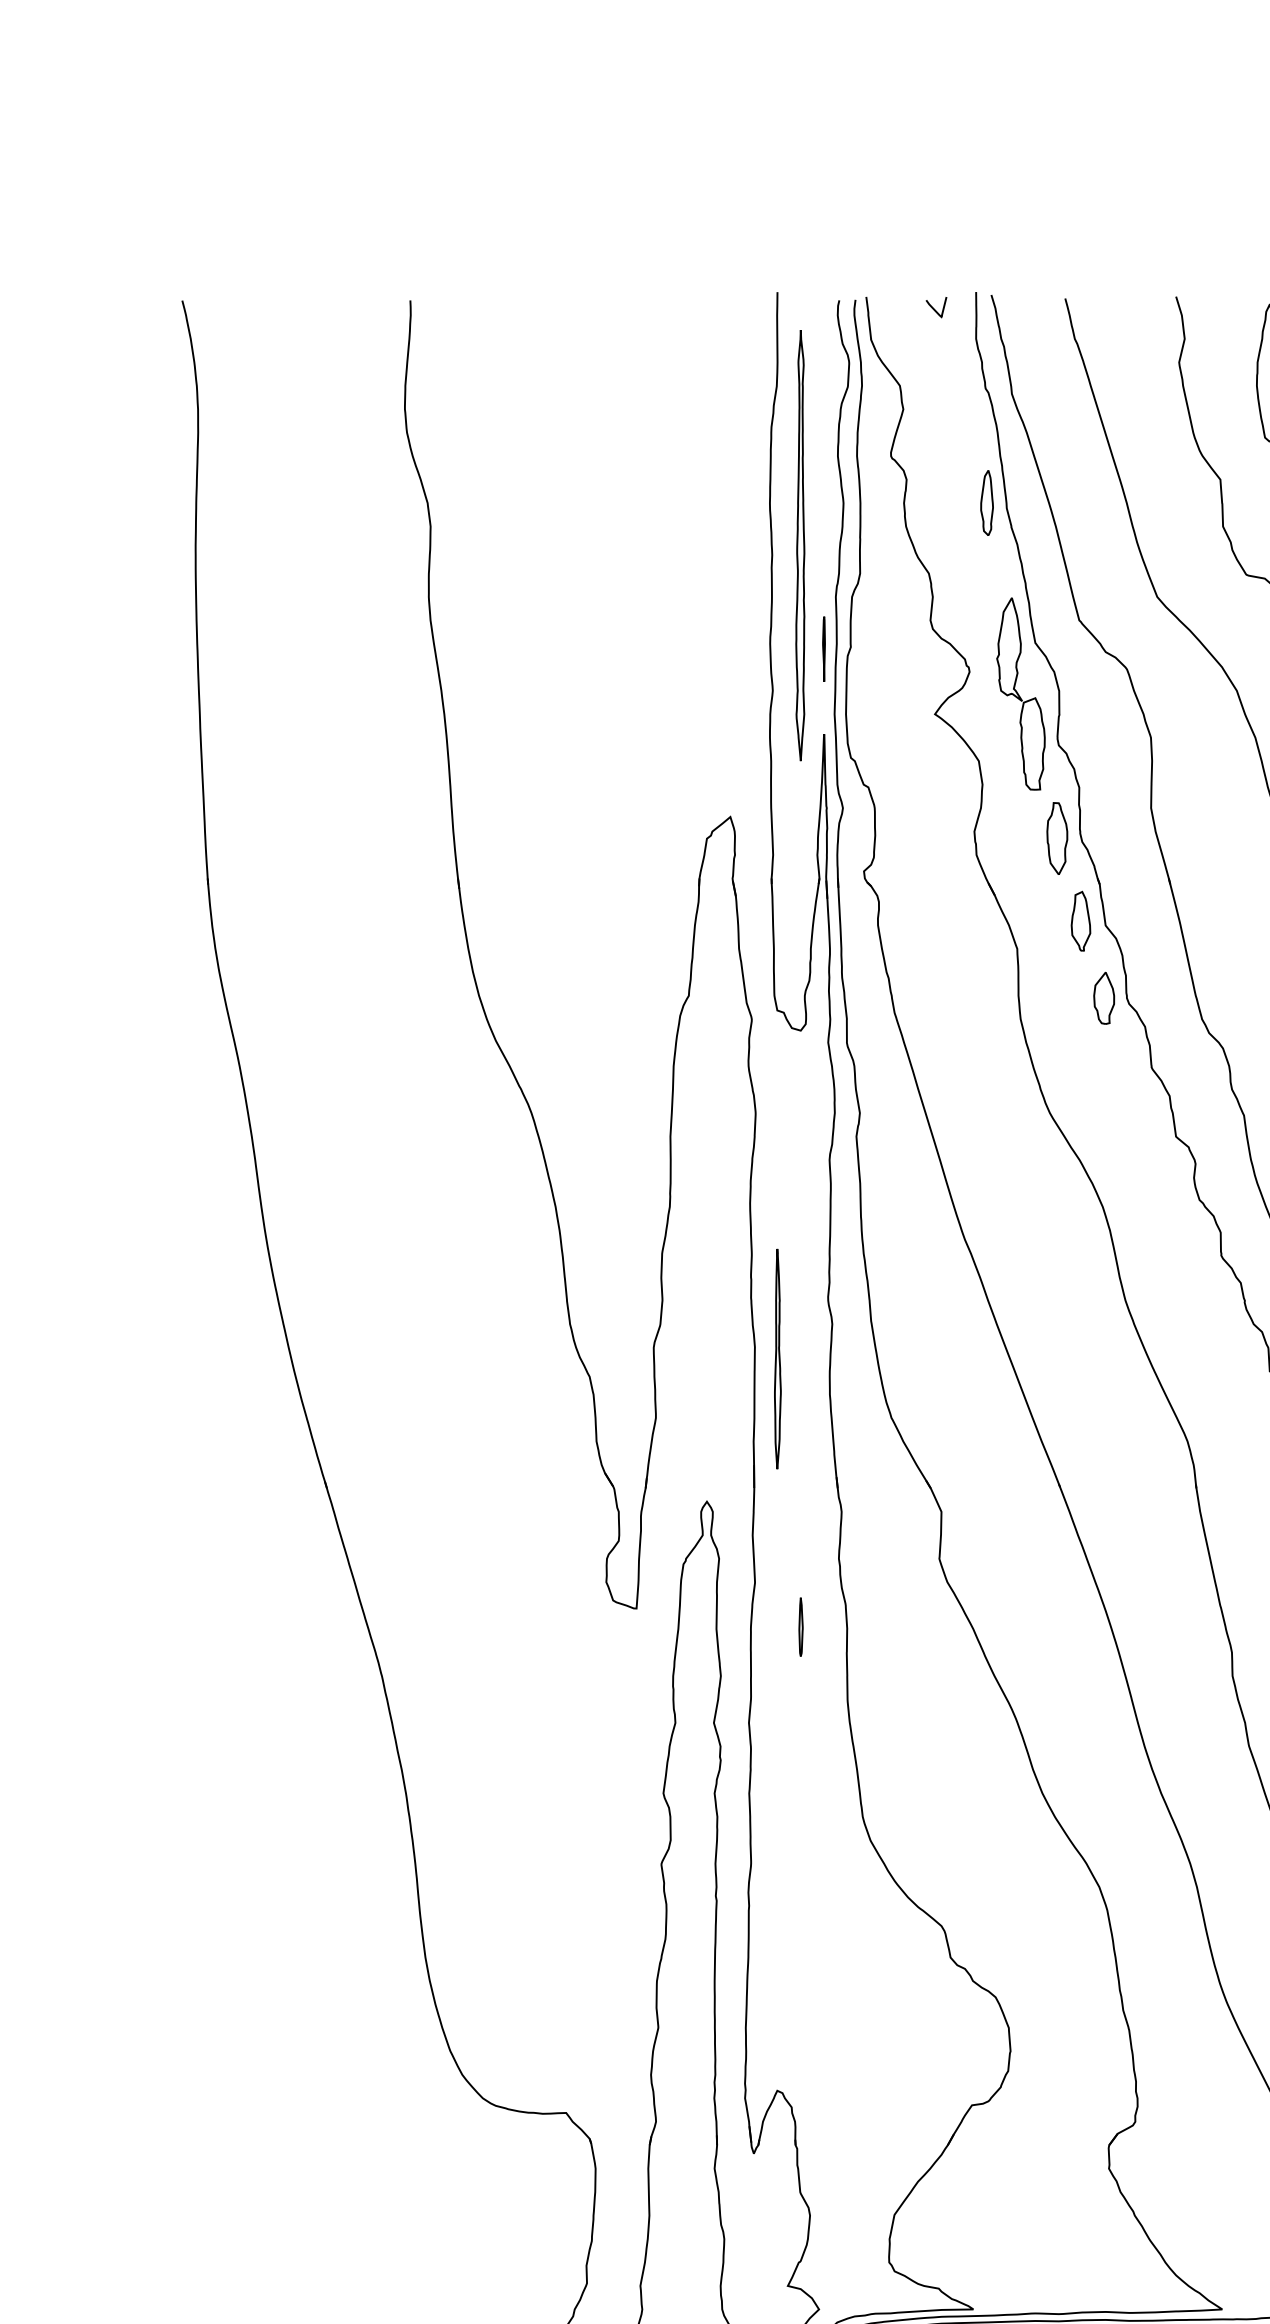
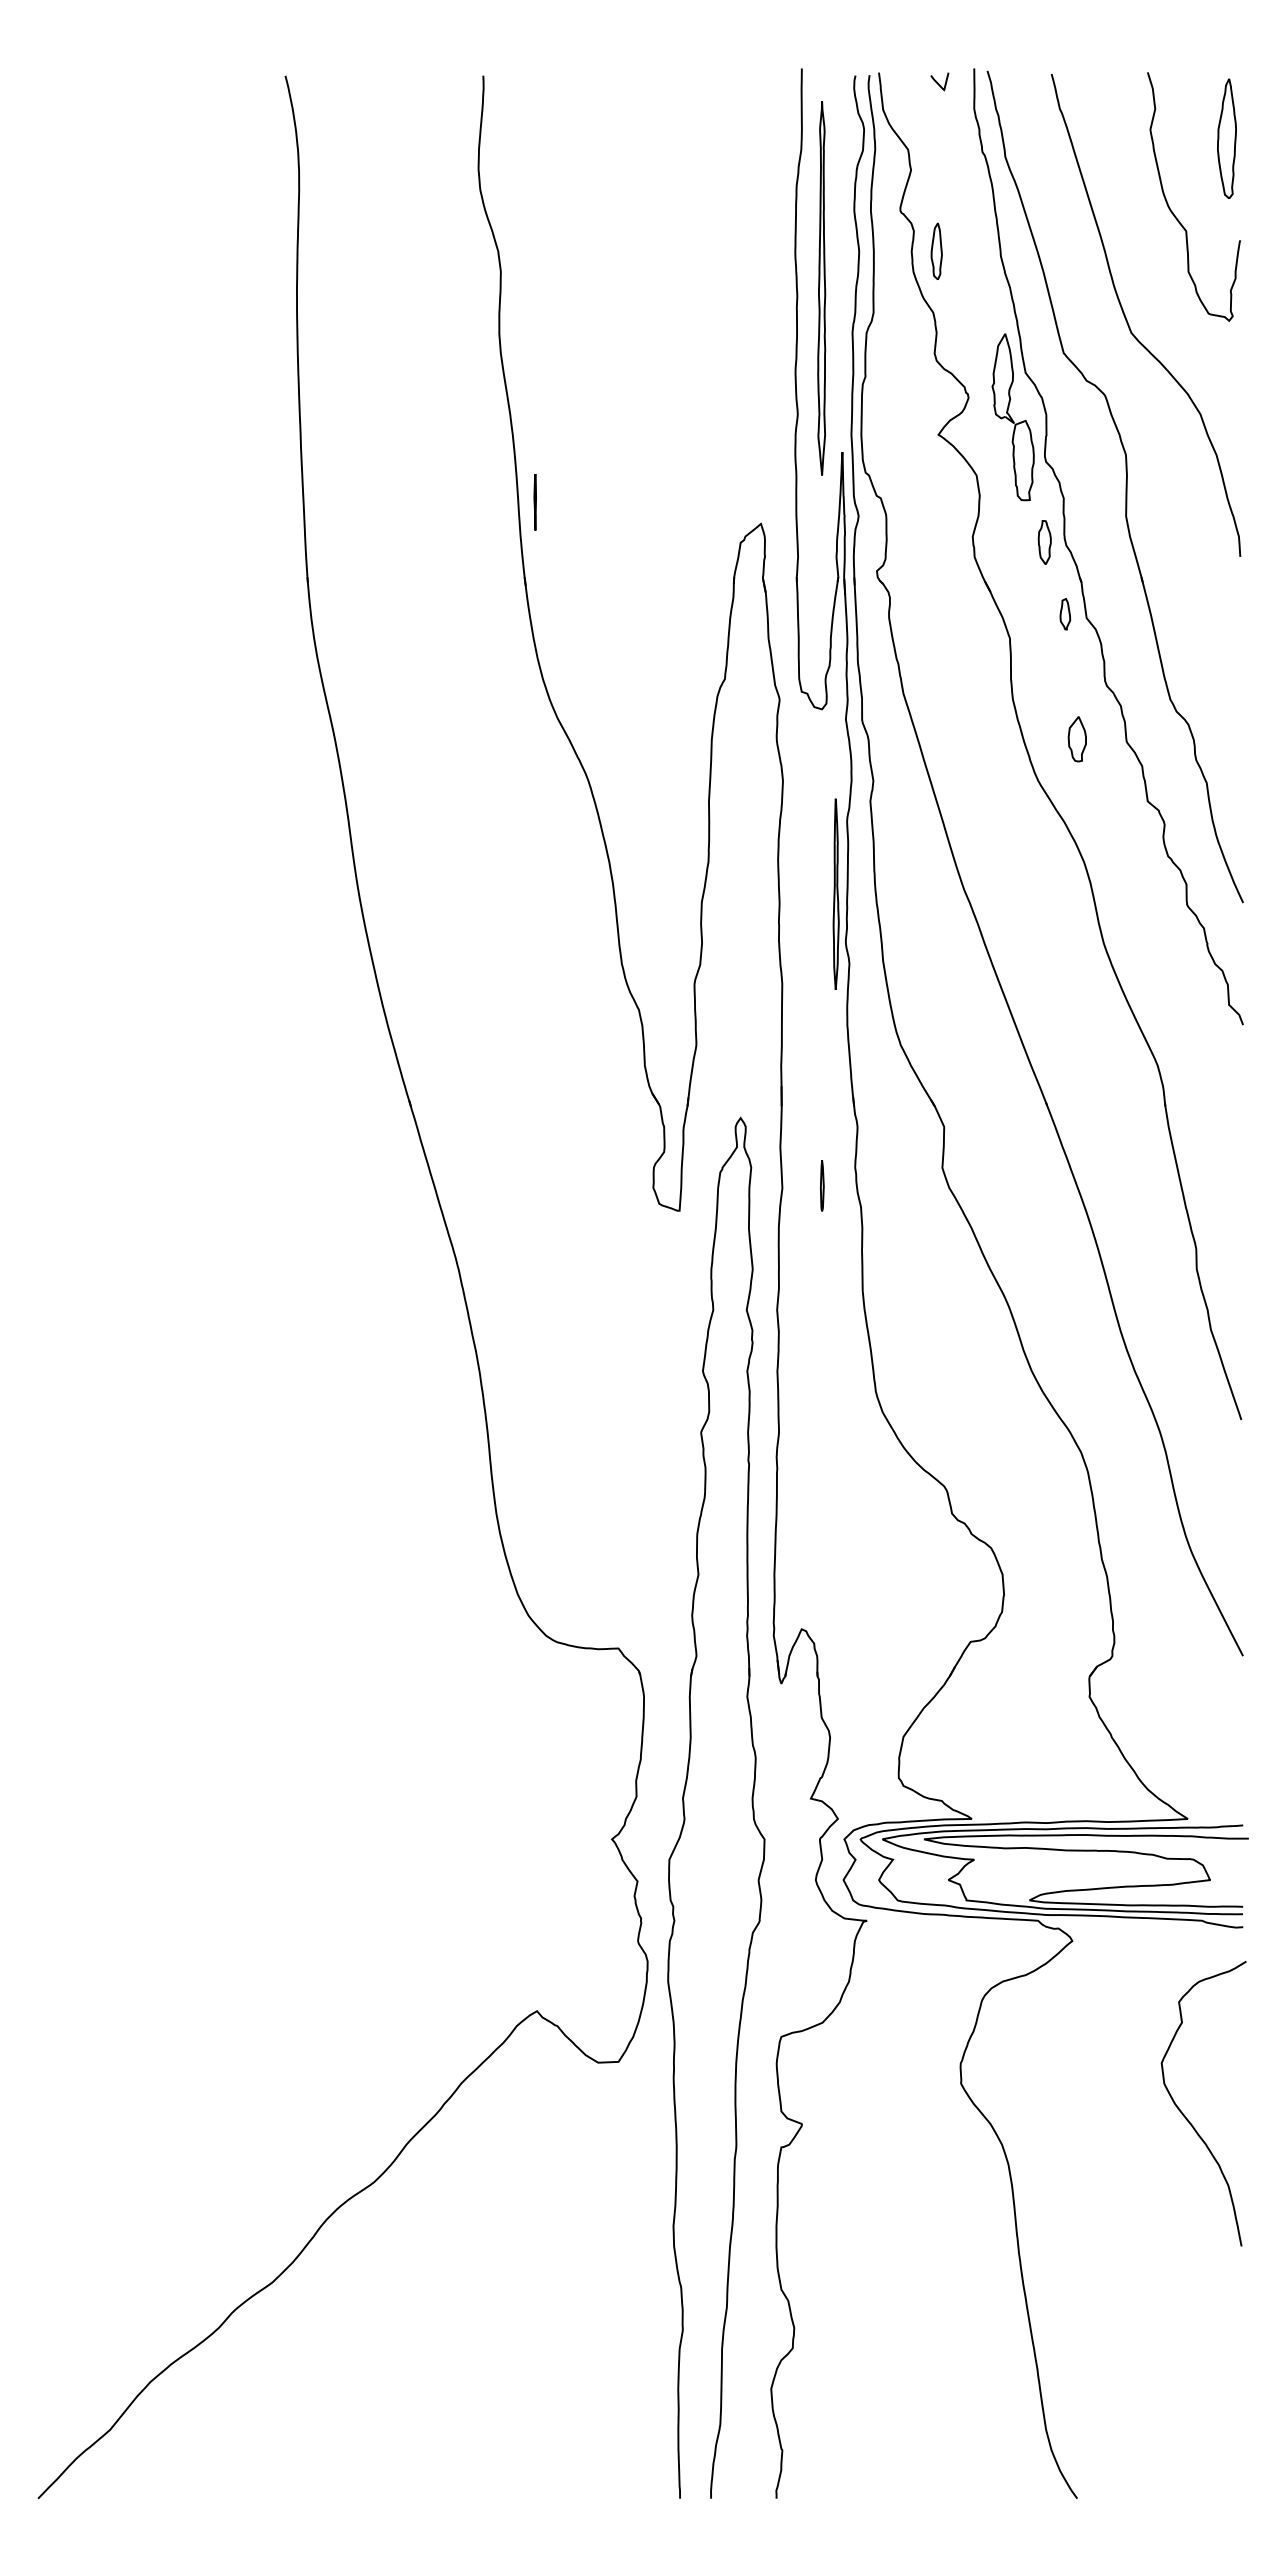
part: (986, 501) -> (936, 250), moved
line: (823, 649) -> (534, 502), moved
part: (1057, 838) -> (1044, 542), size x0.7
part: (1081, 920) -> (1065, 613), size x0.6
part: (1103, 998) -> (1076, 739), moved
part: (777, 1358) -> (835, 893), moved
line: (801, 1626) -> (822, 1185), moved

